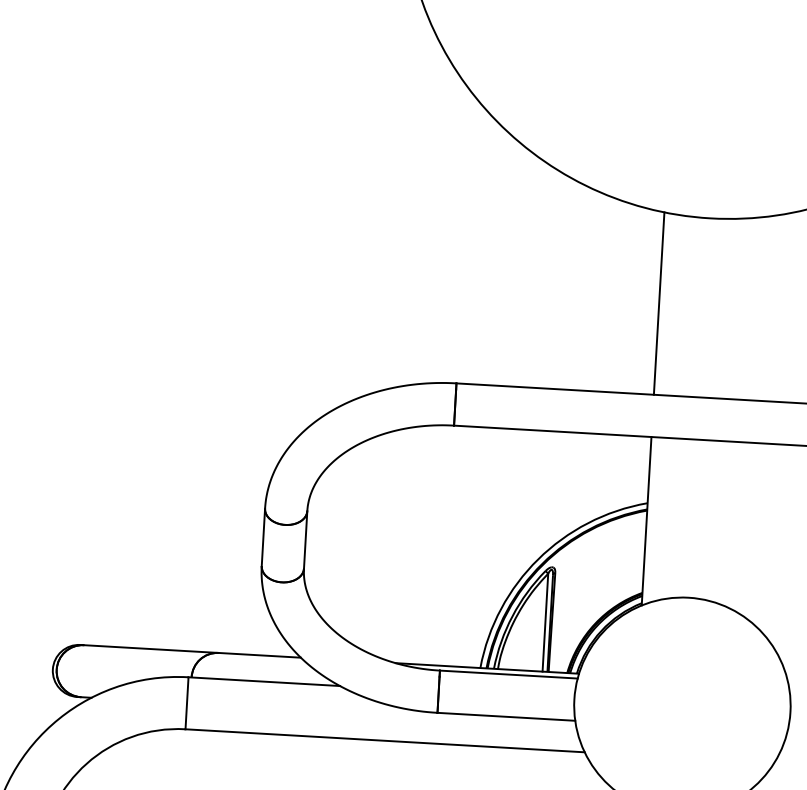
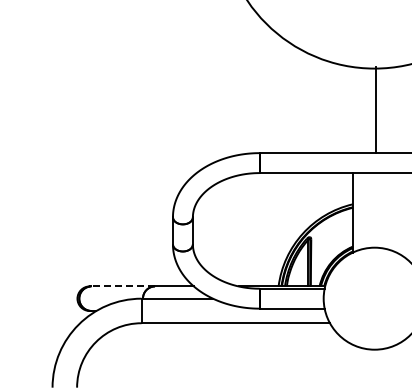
line: (658, 304) -> (375, 110), moved
line: (151, 649) -> (123, 286), solid -> dashed

